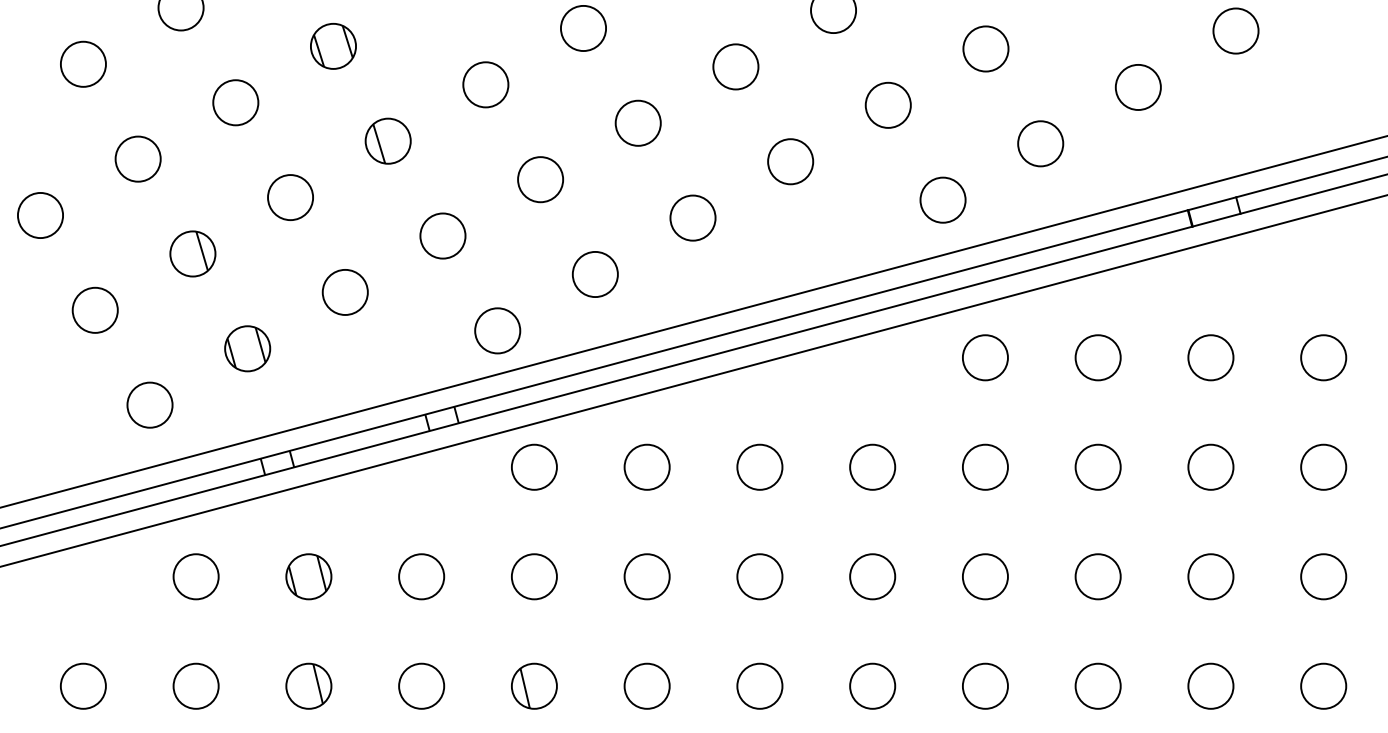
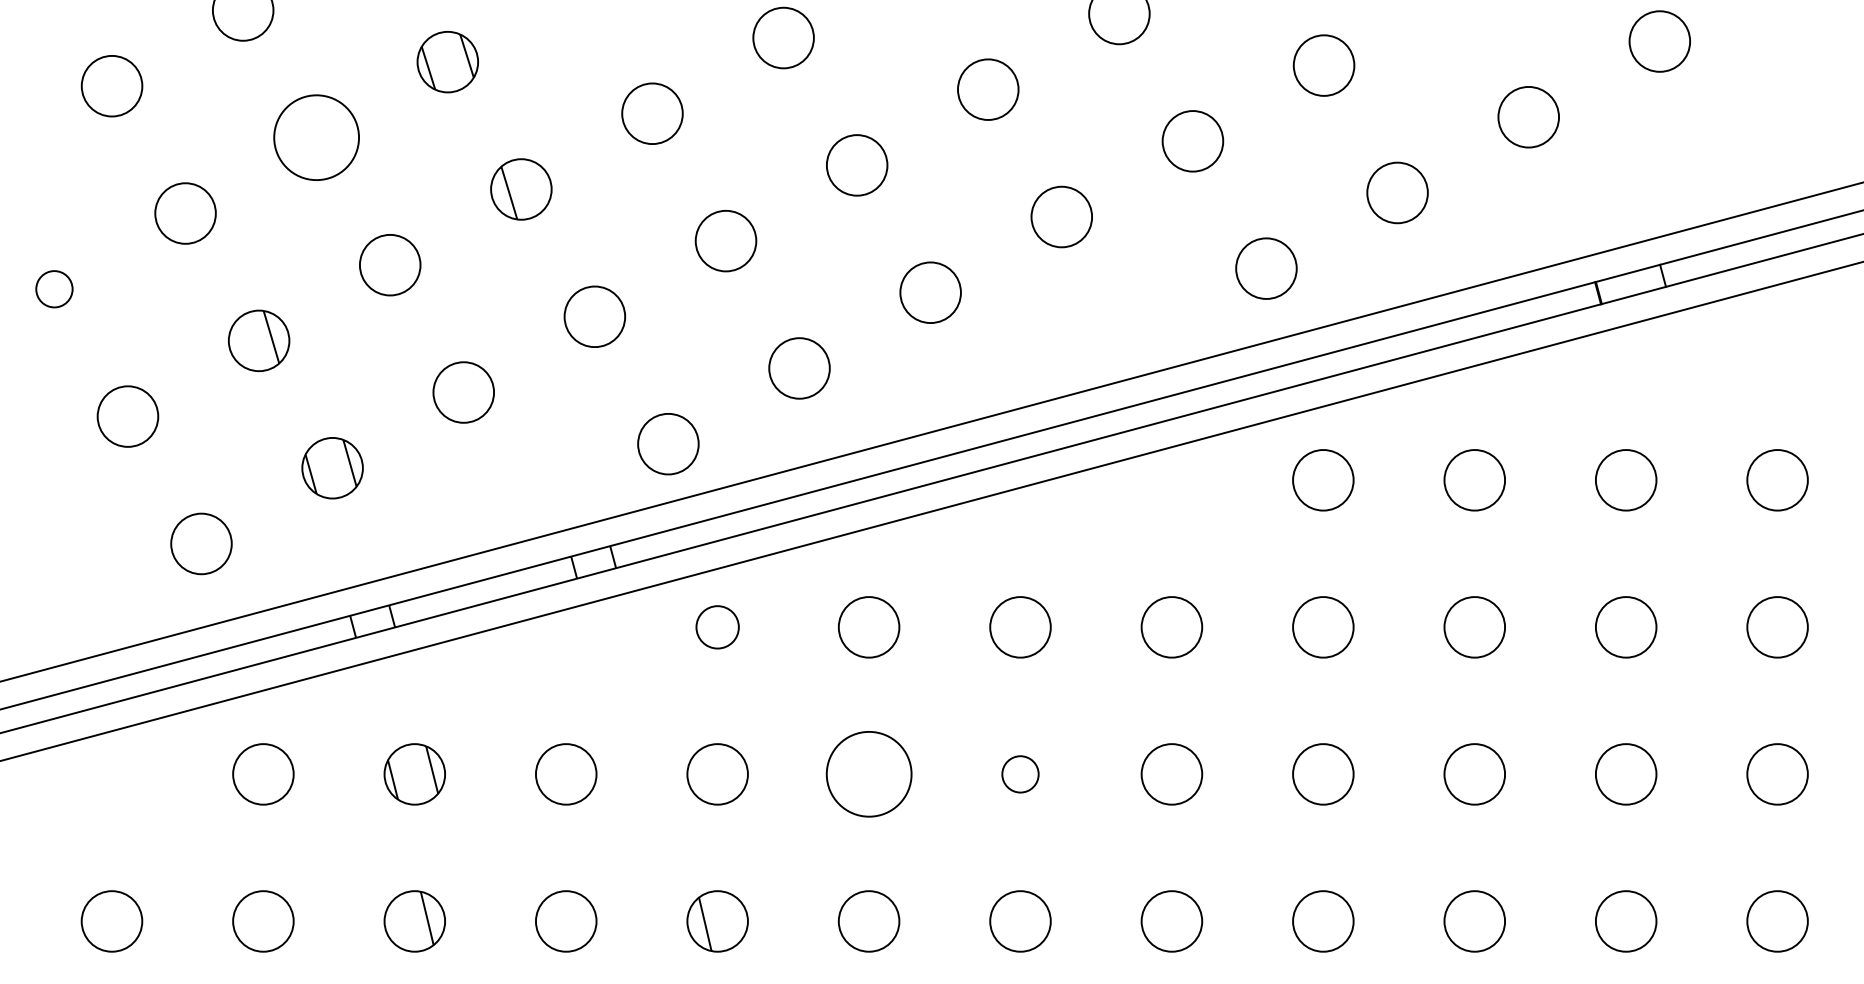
circle: (235, 102) -> (316, 137), size x1.4
circle: (40, 215) -> (54, 289), size x0.6
circle: (533, 466) -> (716, 626), size x0.7
circle: (646, 576) -> (868, 774), size x1.4
circle: (759, 576) -> (1019, 774), size x0.6

